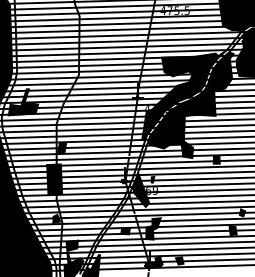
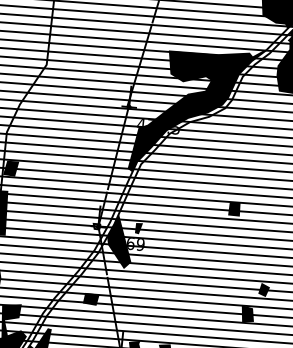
fill: (190, 105) -> (204, 125), removed
fill: (153, 228) -> (132, 299), removed

